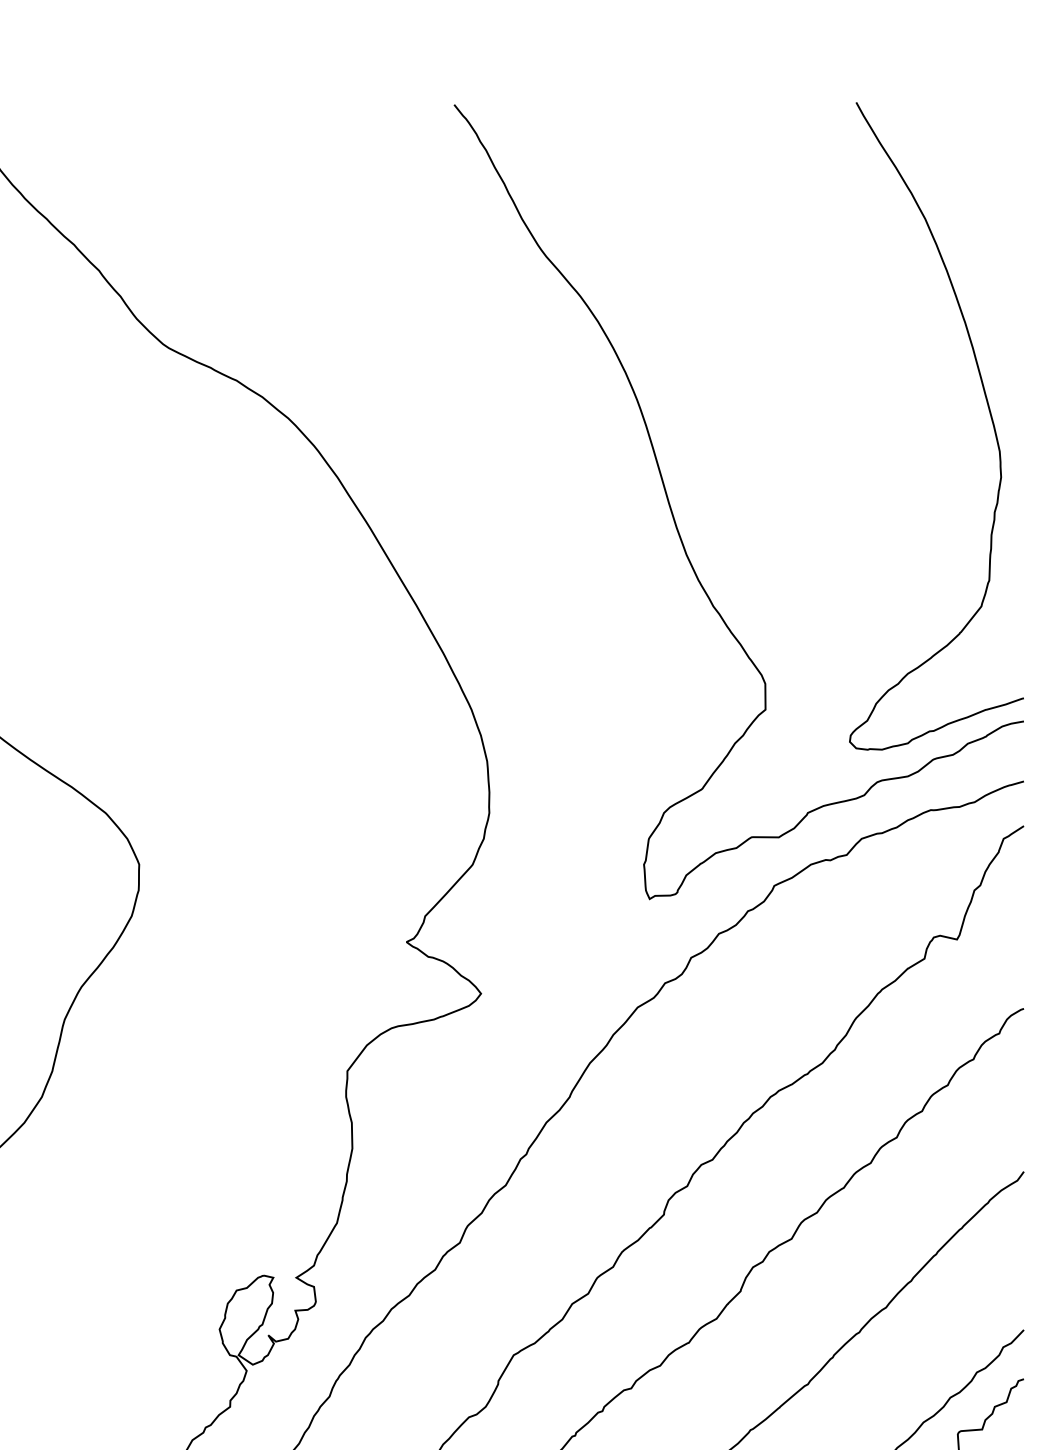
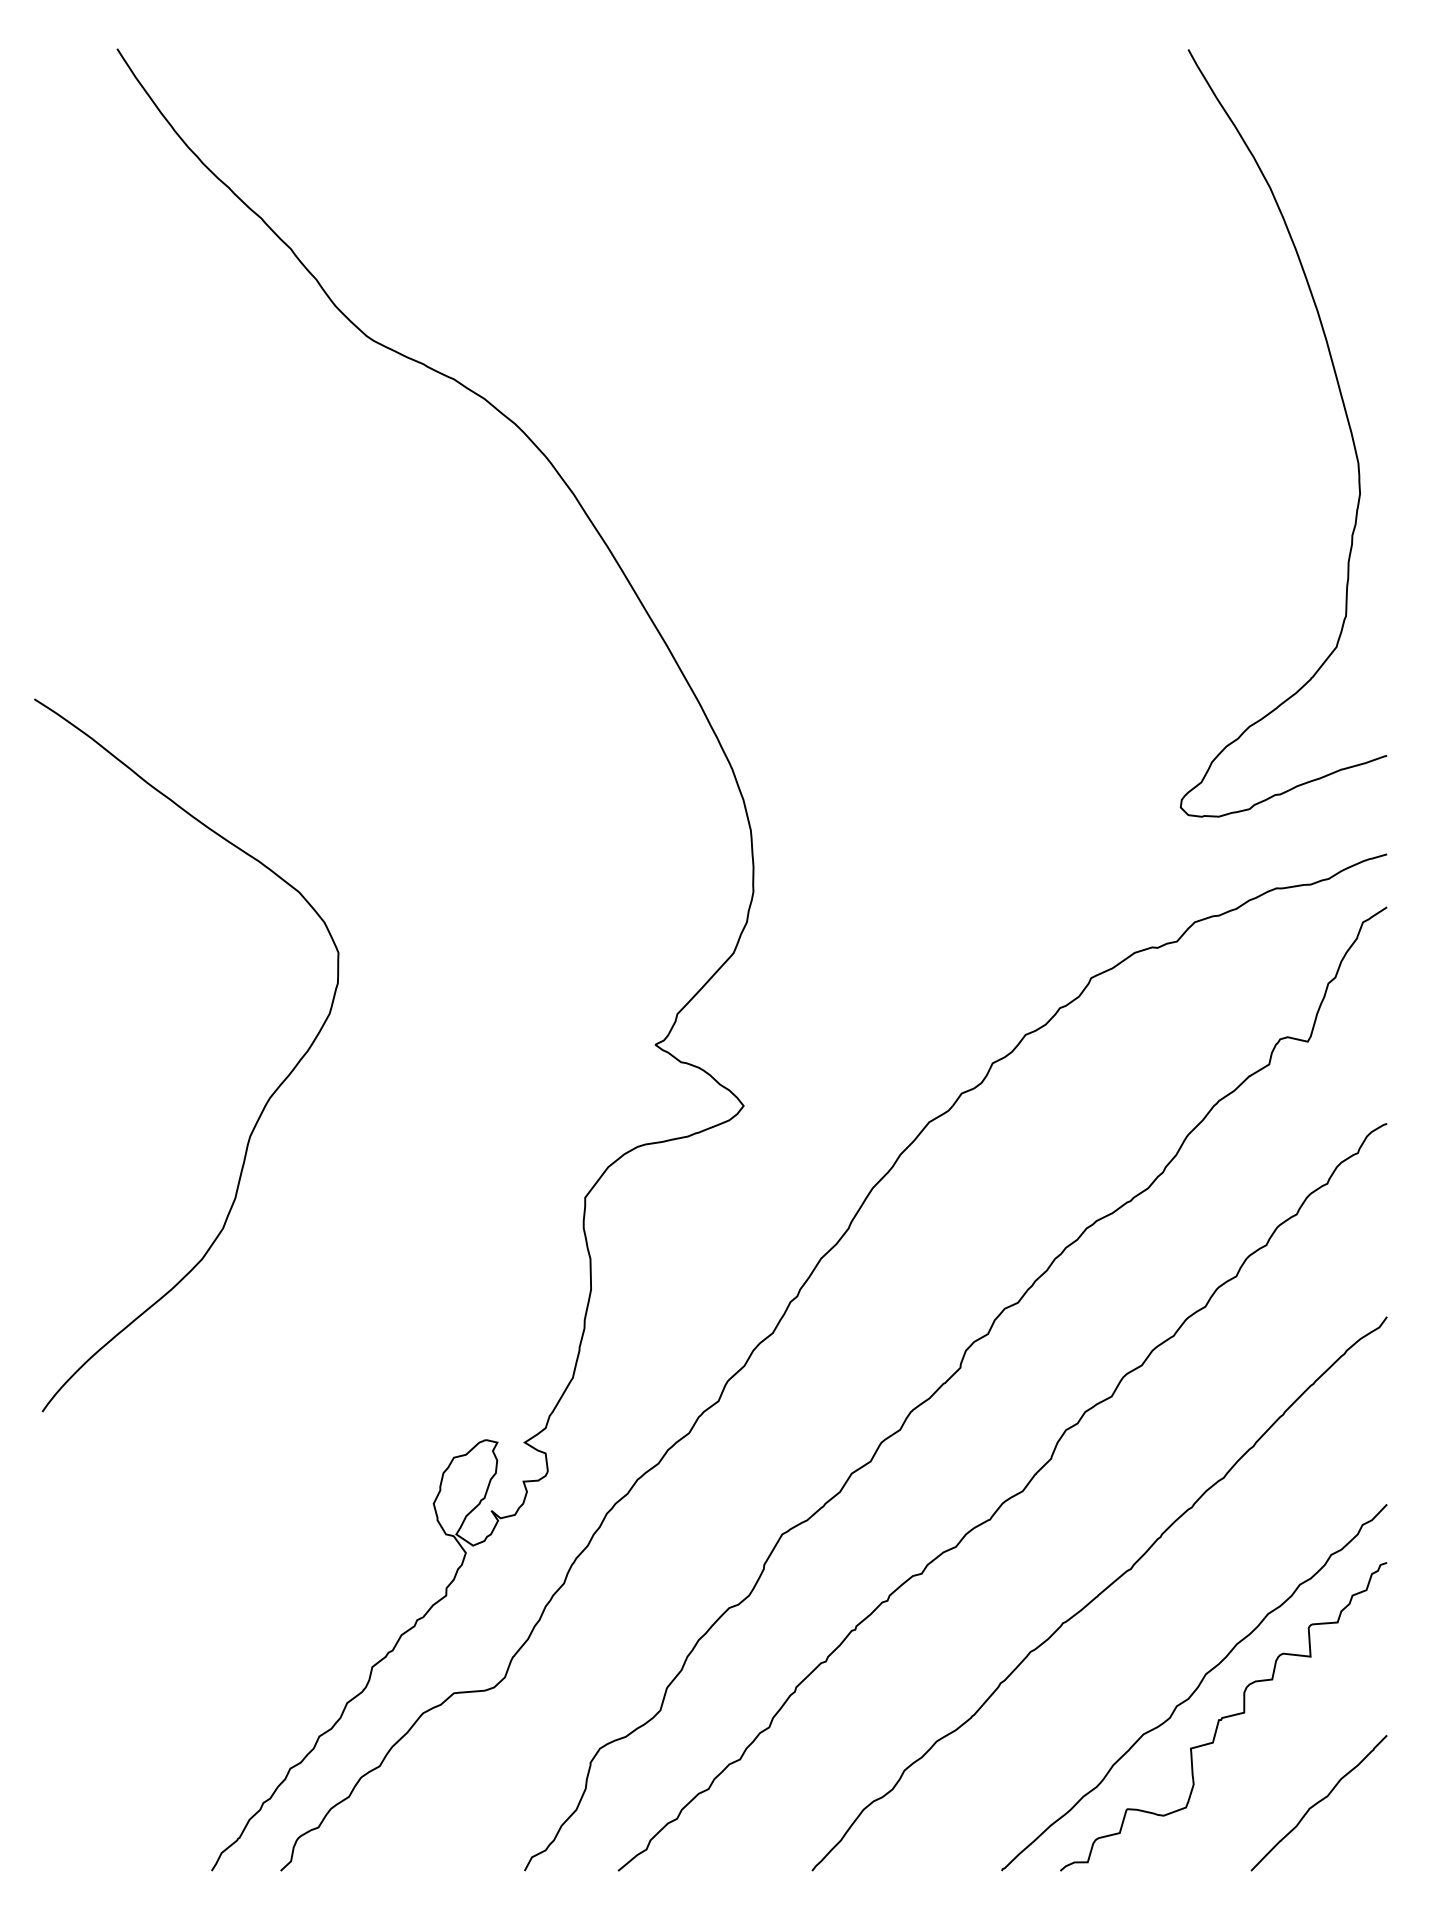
curve: (676, 524) -> (975, 549), removed

